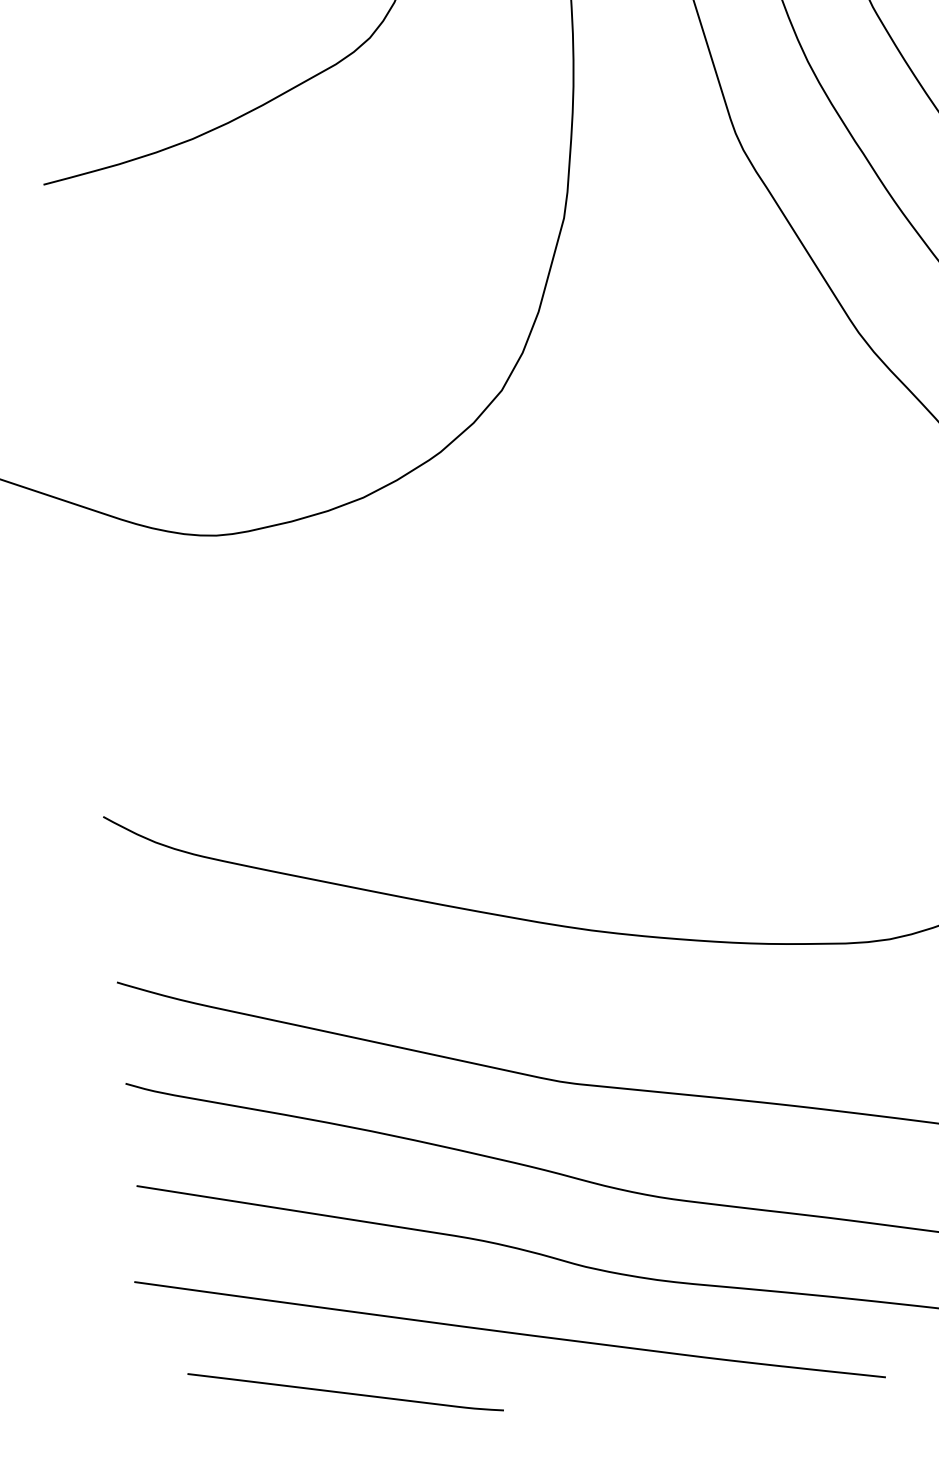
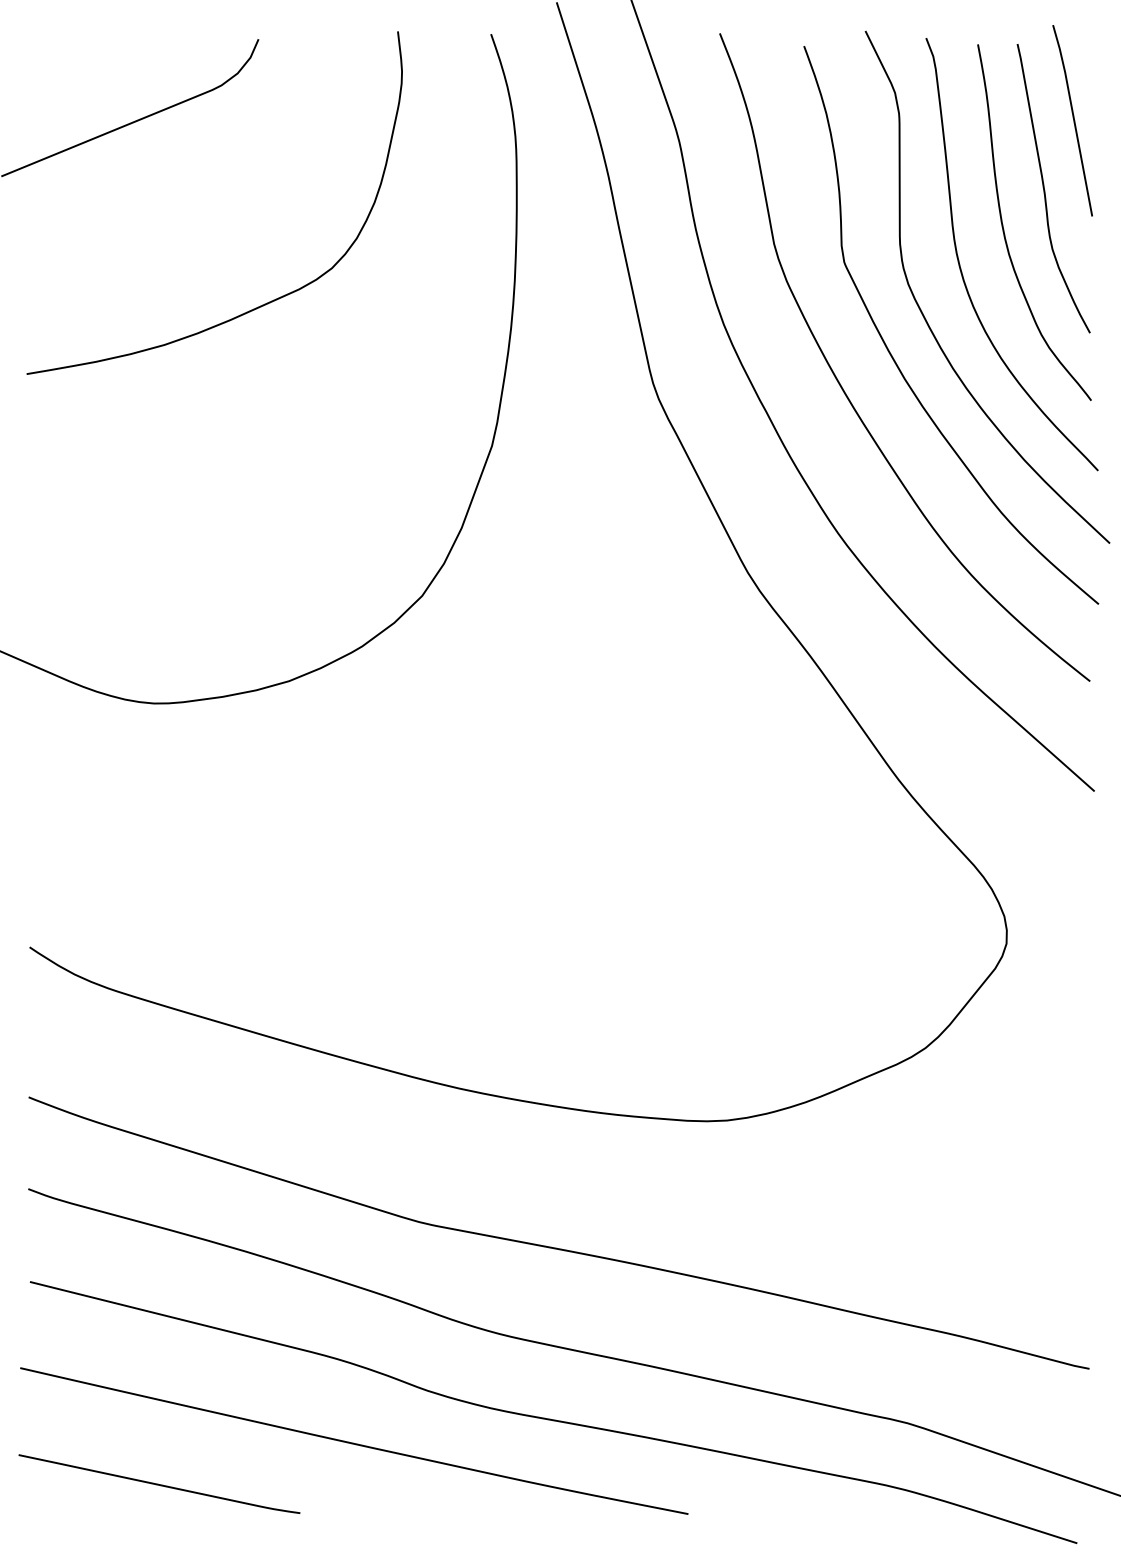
curve: (344, 1391) -> (158, 1483), moved

